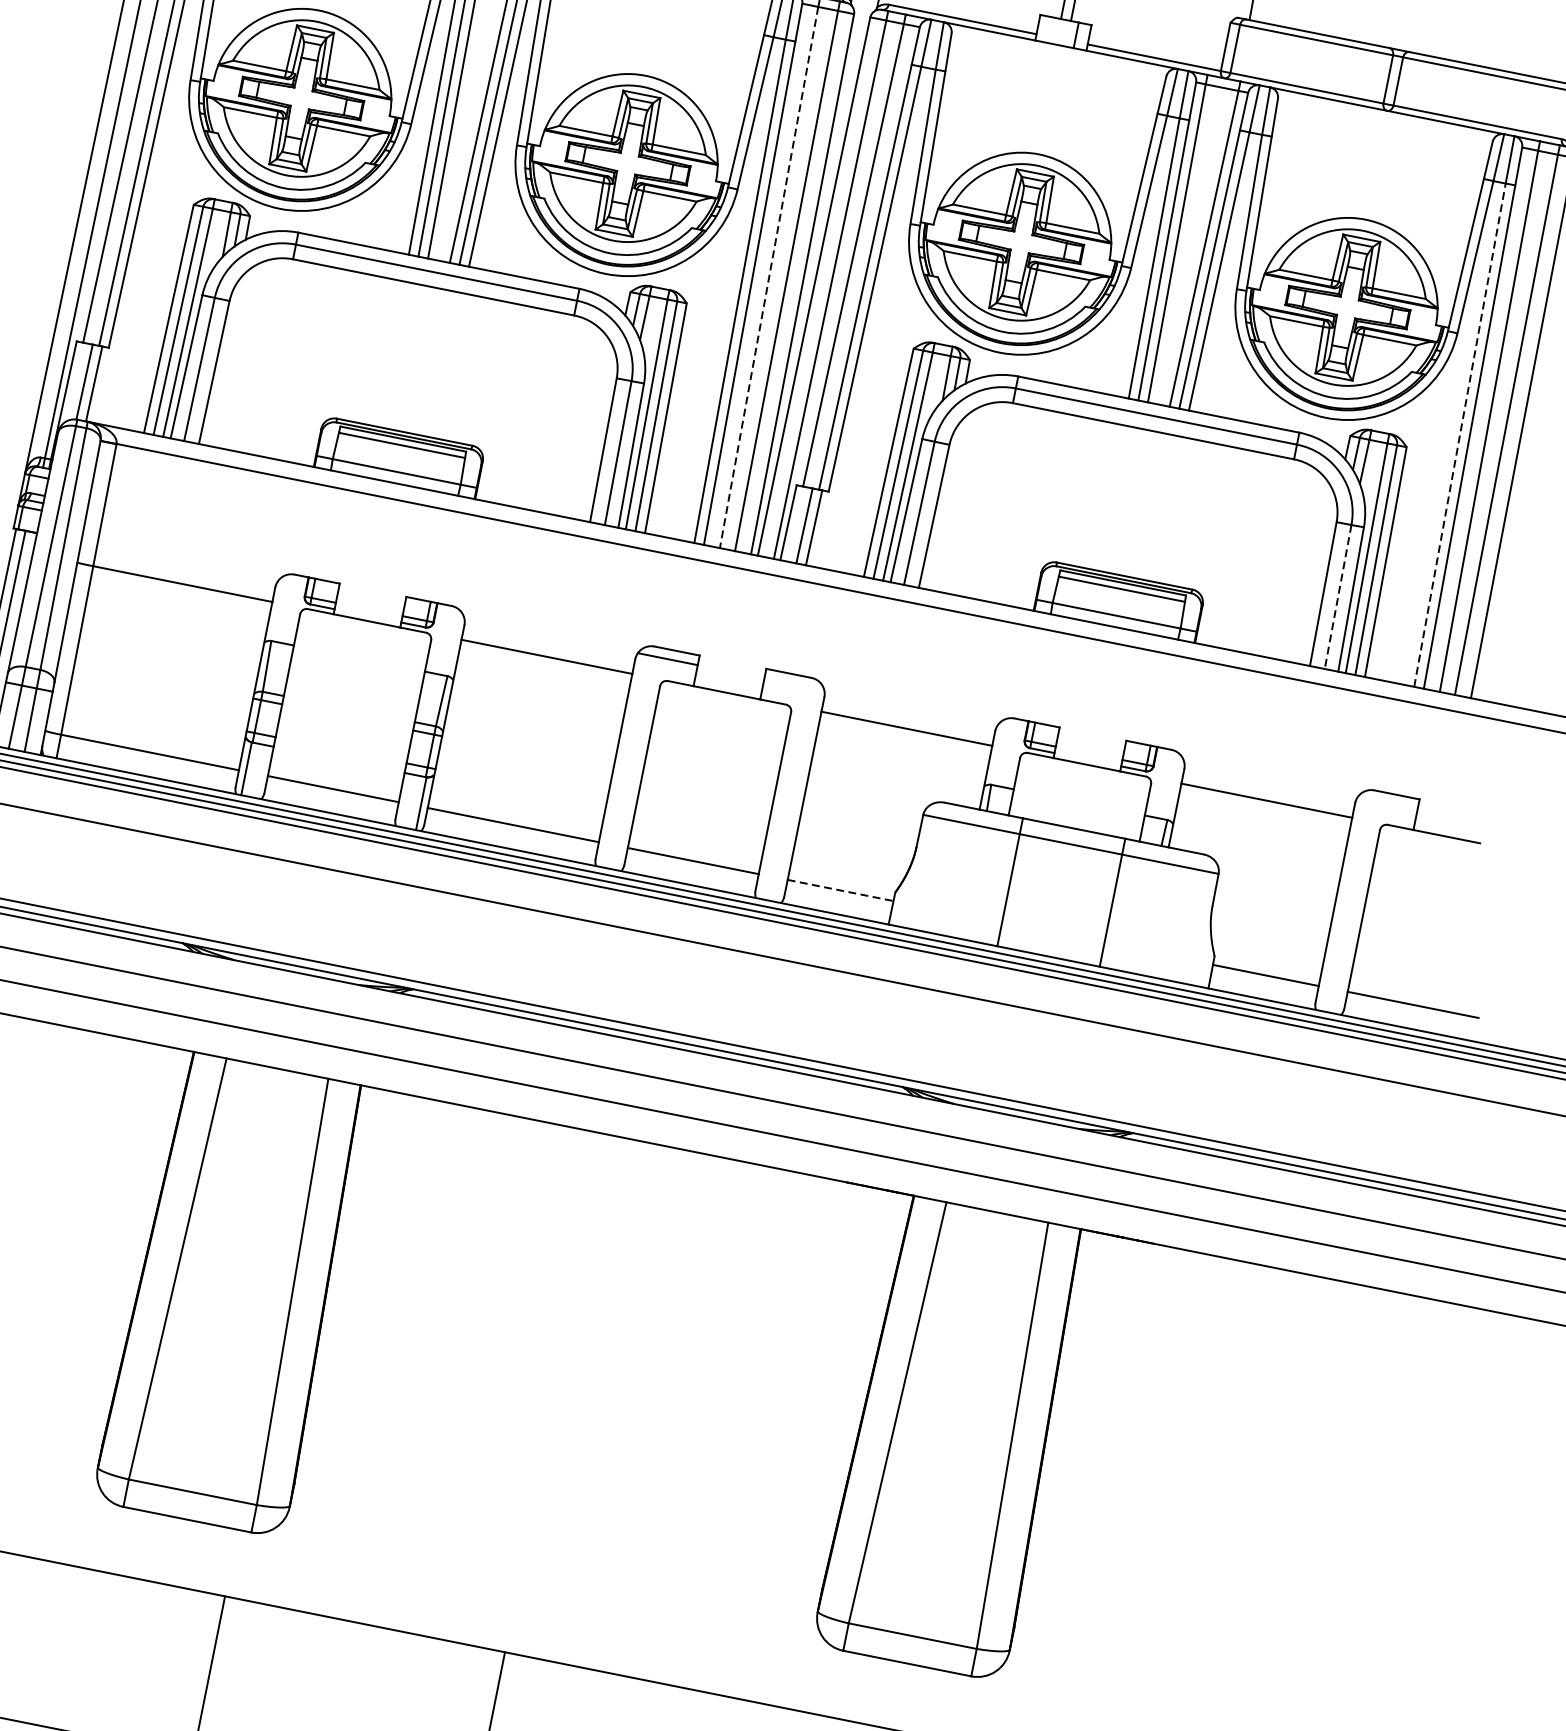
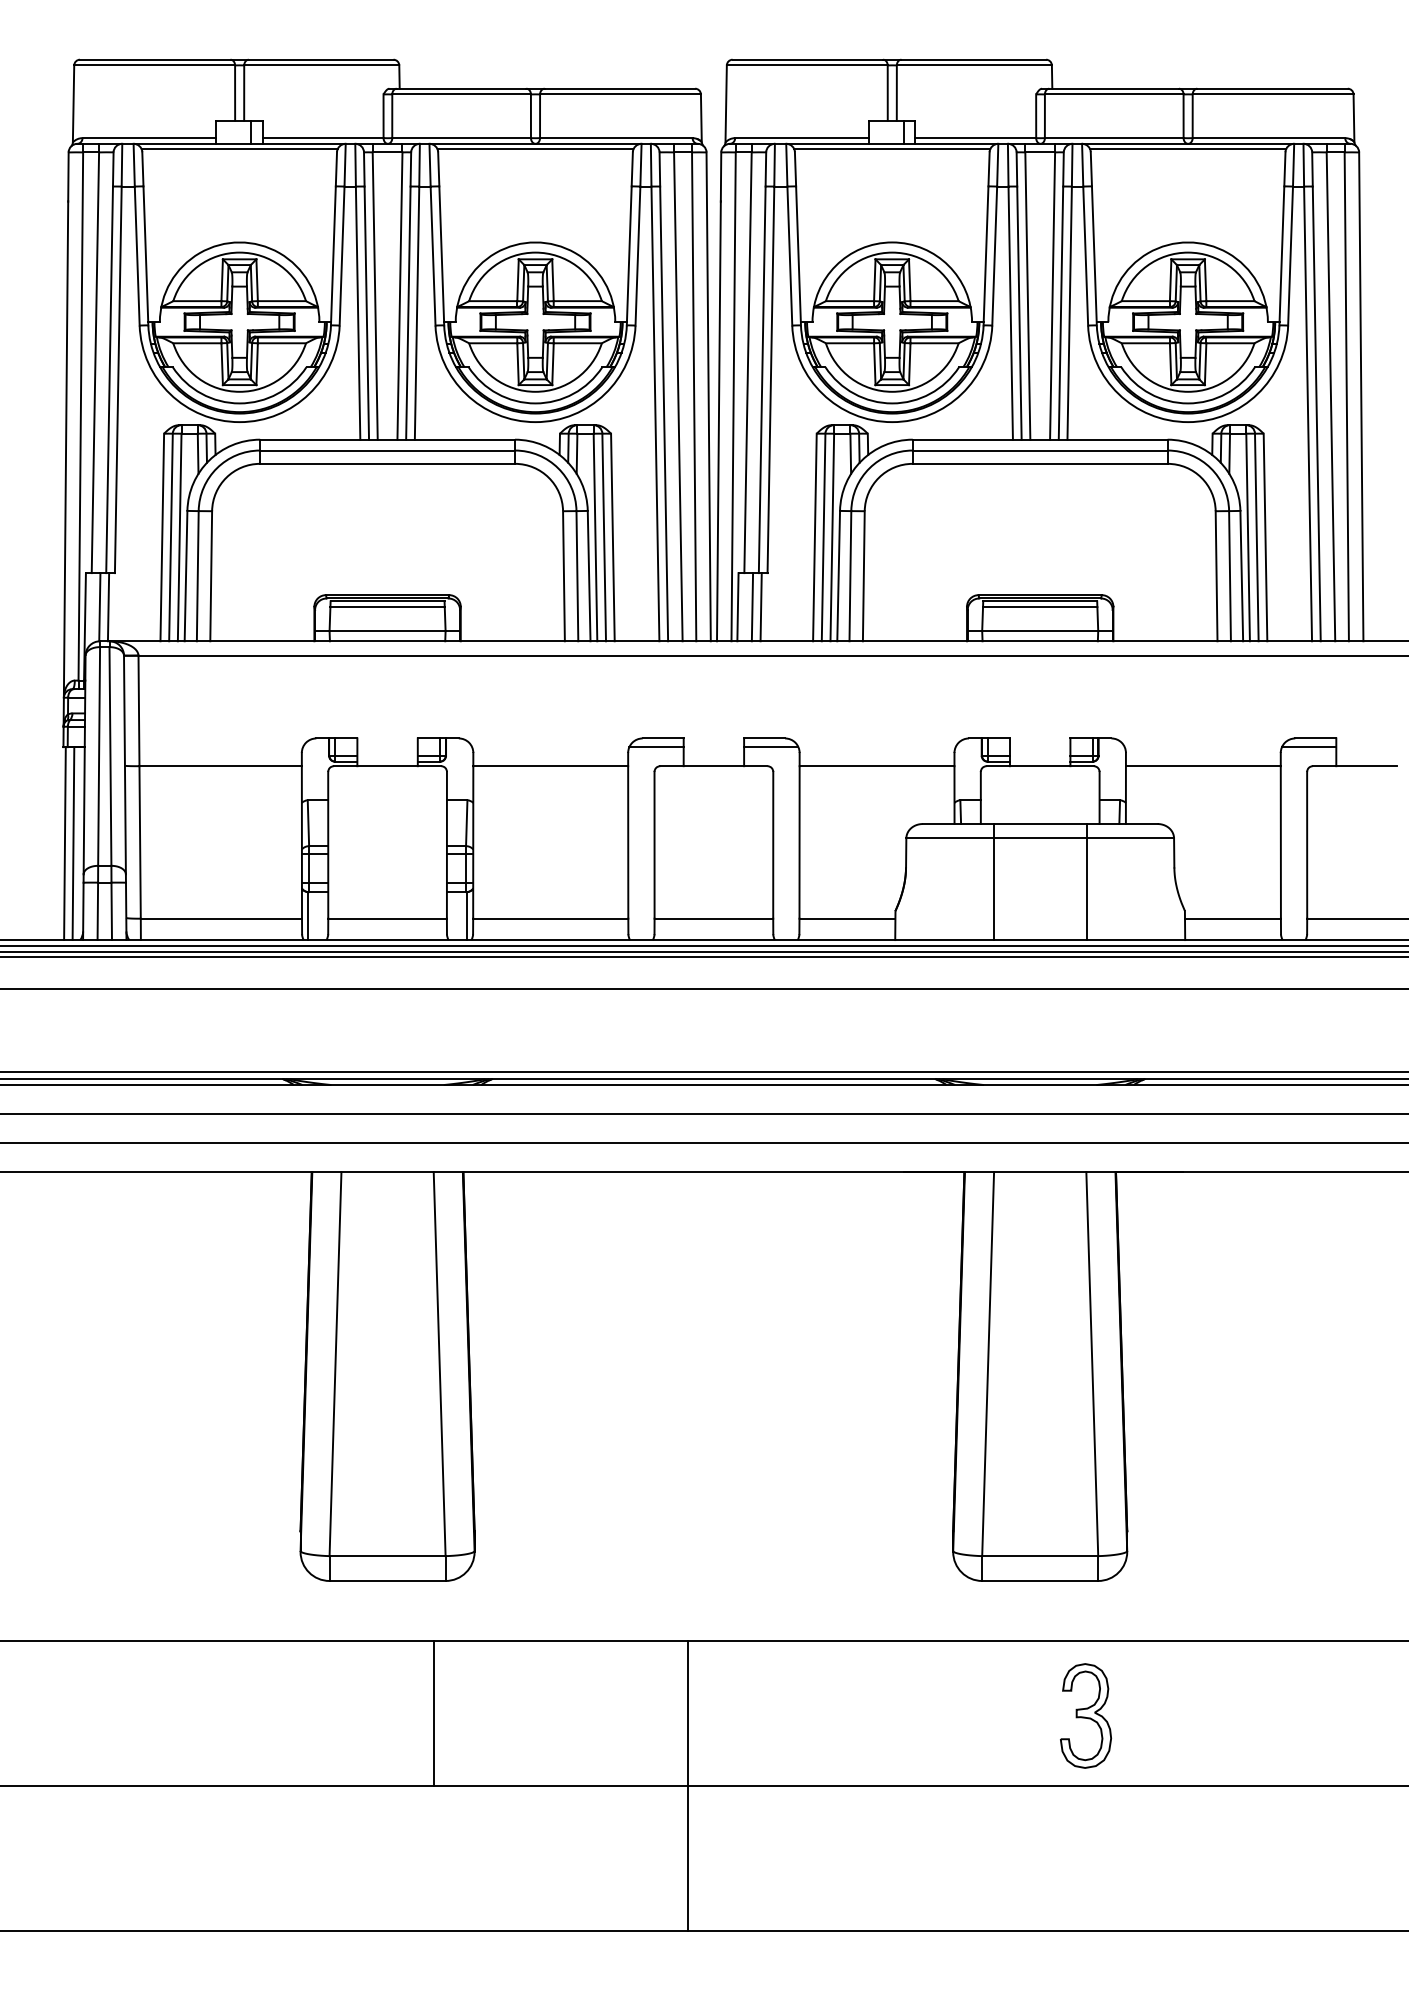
line: (1059, 51) -> (892, 149), added
line: (1386, 117) -> (1188, 149), added
line: (769, 278) -> (678, 397), dashed -> solid
line: (1460, 434) -> (1308, 413), dashed -> solid
line: (1338, 597) -> (1230, 576), dashed -> solid
line: (794, 684) -> (771, 747), added
line: (1386, 803) -> (1308, 747), added
line: (840, 890) -> (847, 918), dashed -> solid

